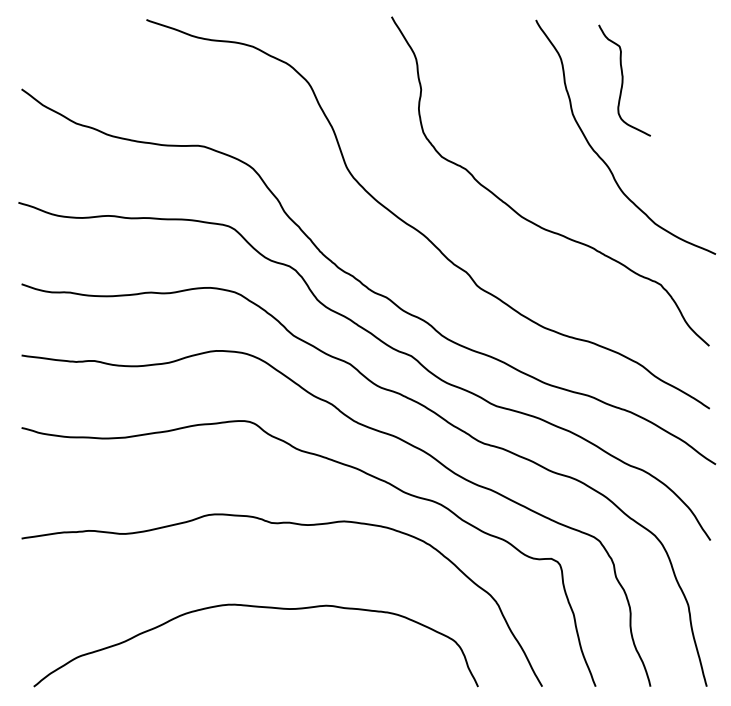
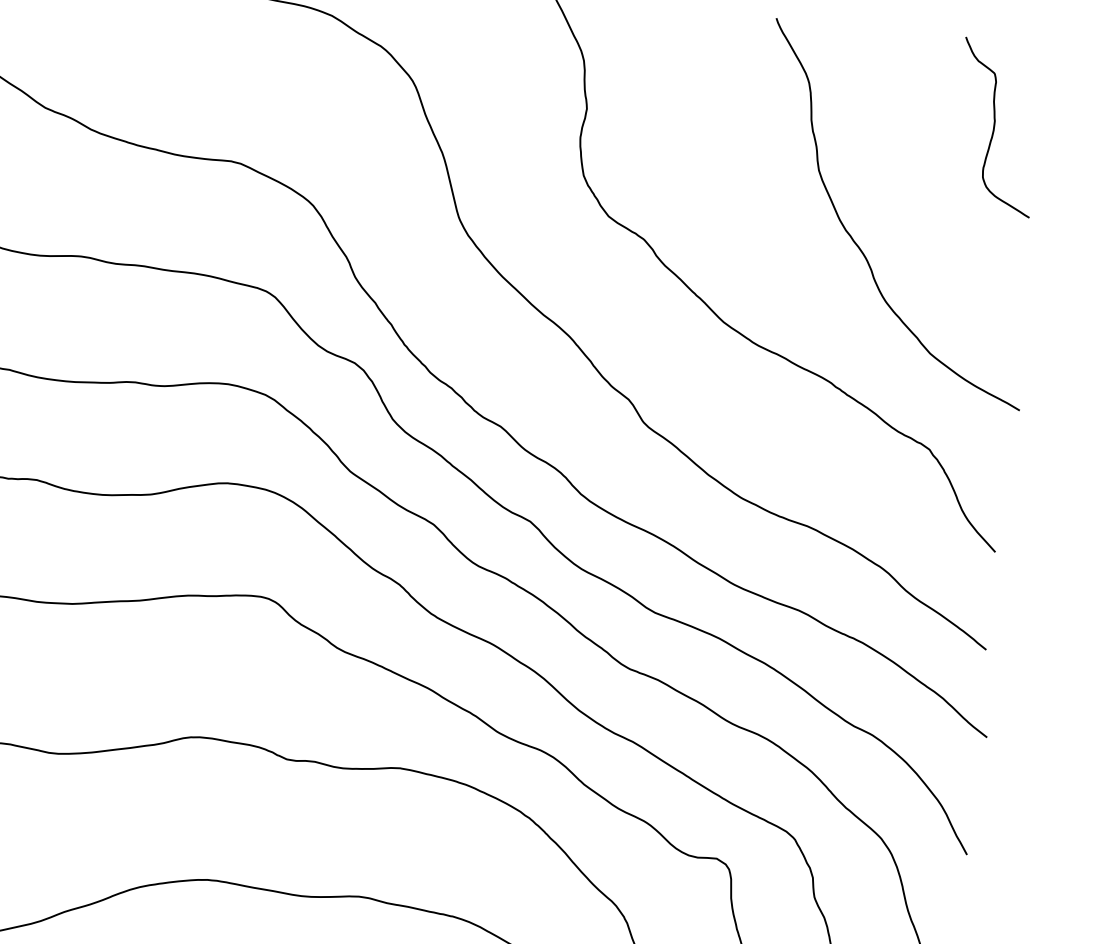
curve: (623, 80) -> (995, 127), moved

